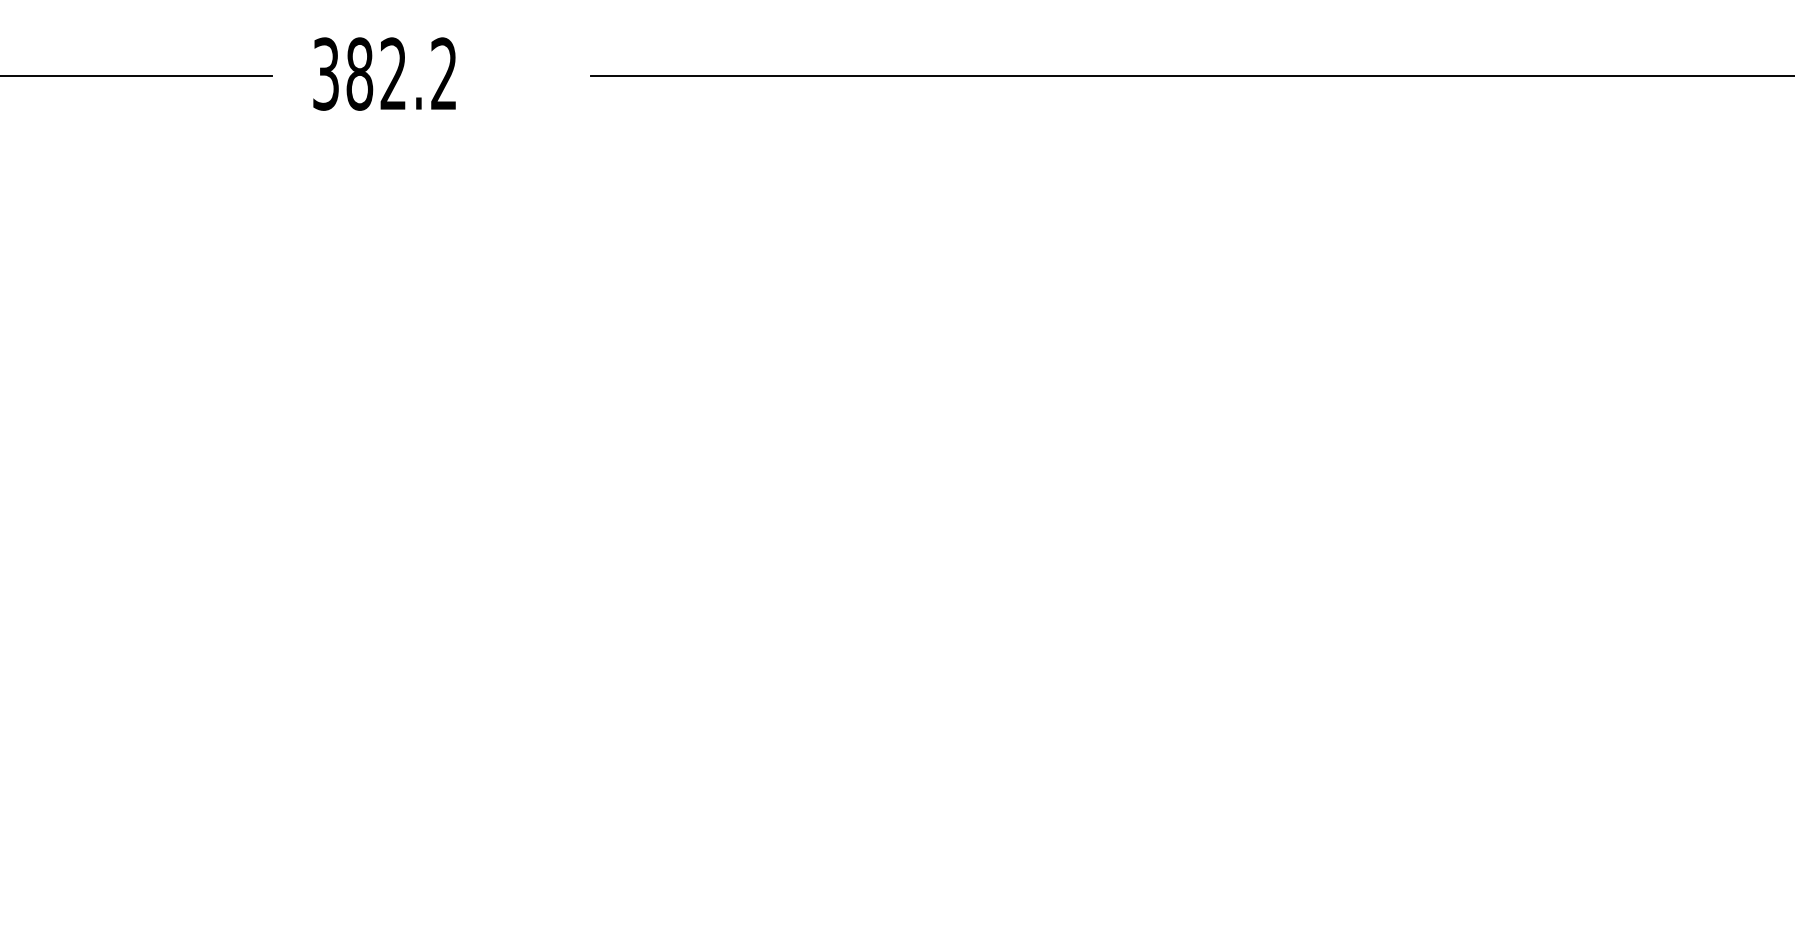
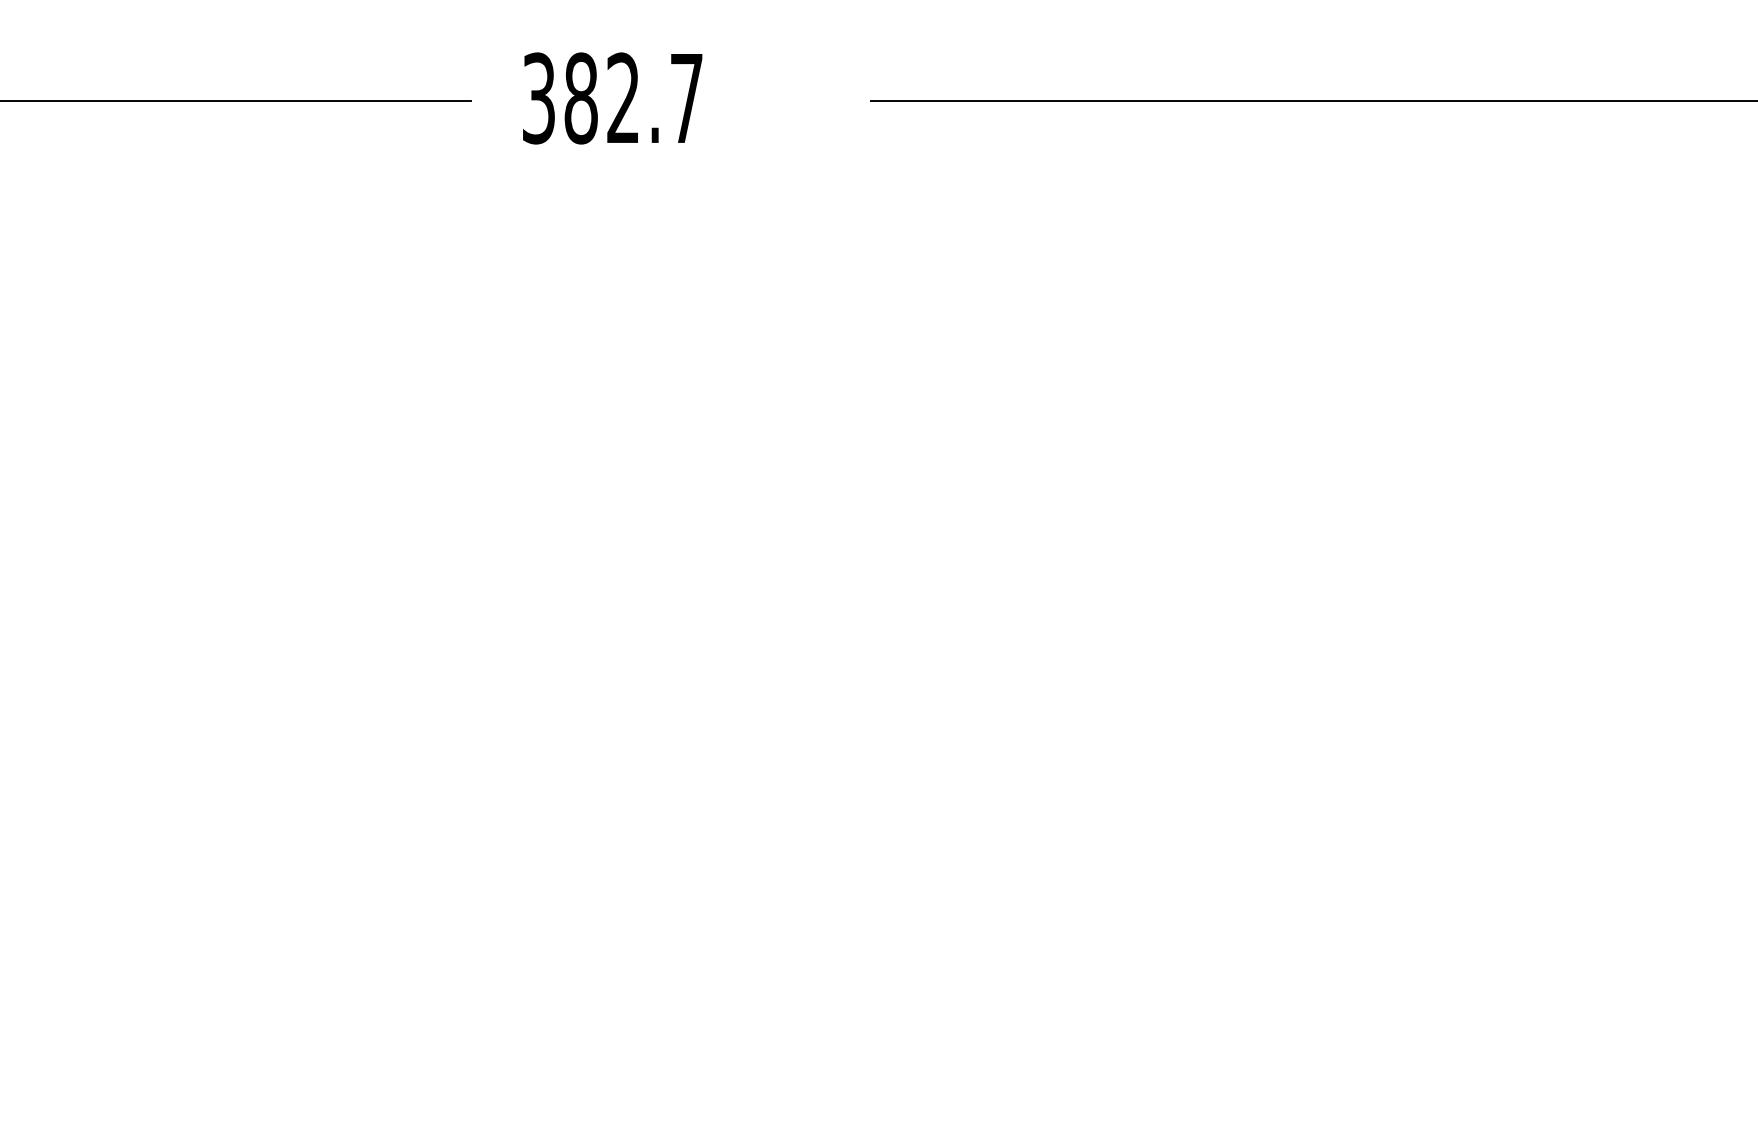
text: (443, 73) -> (685, 97), 382.2 -> 382.7

